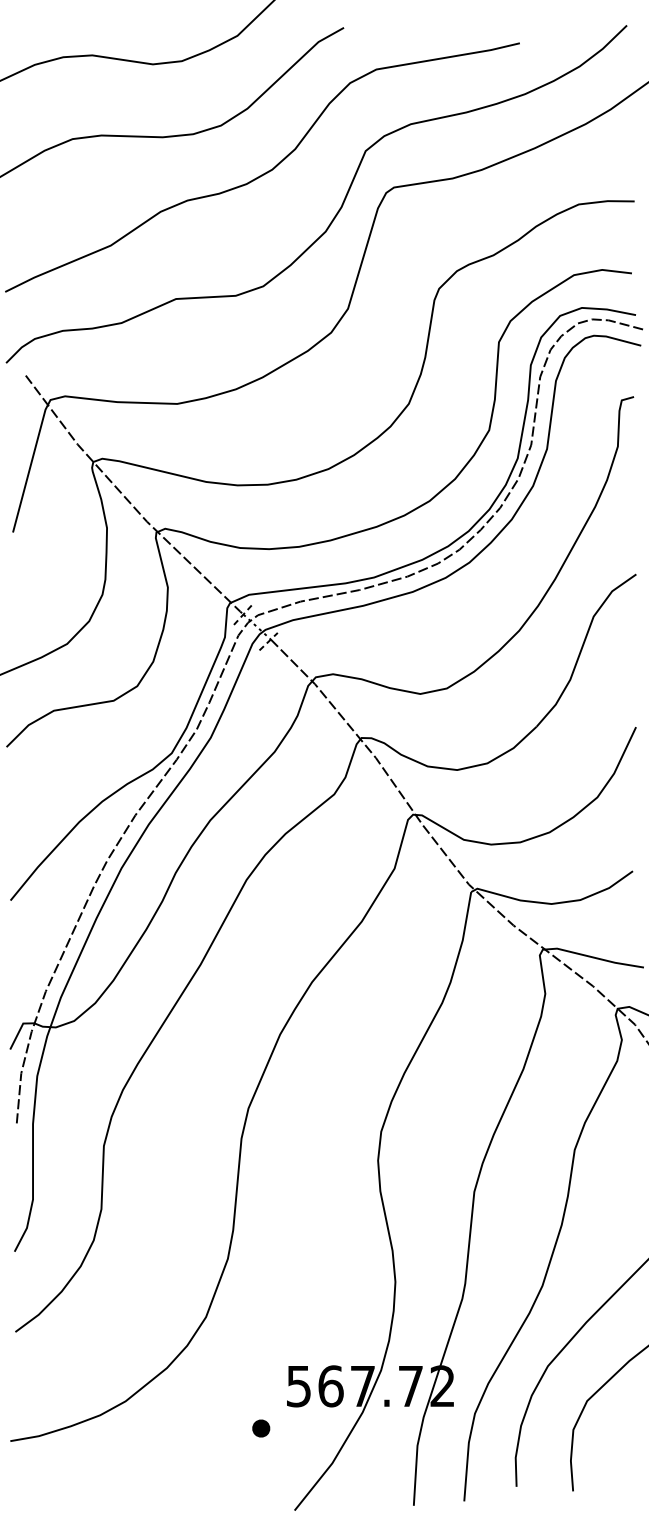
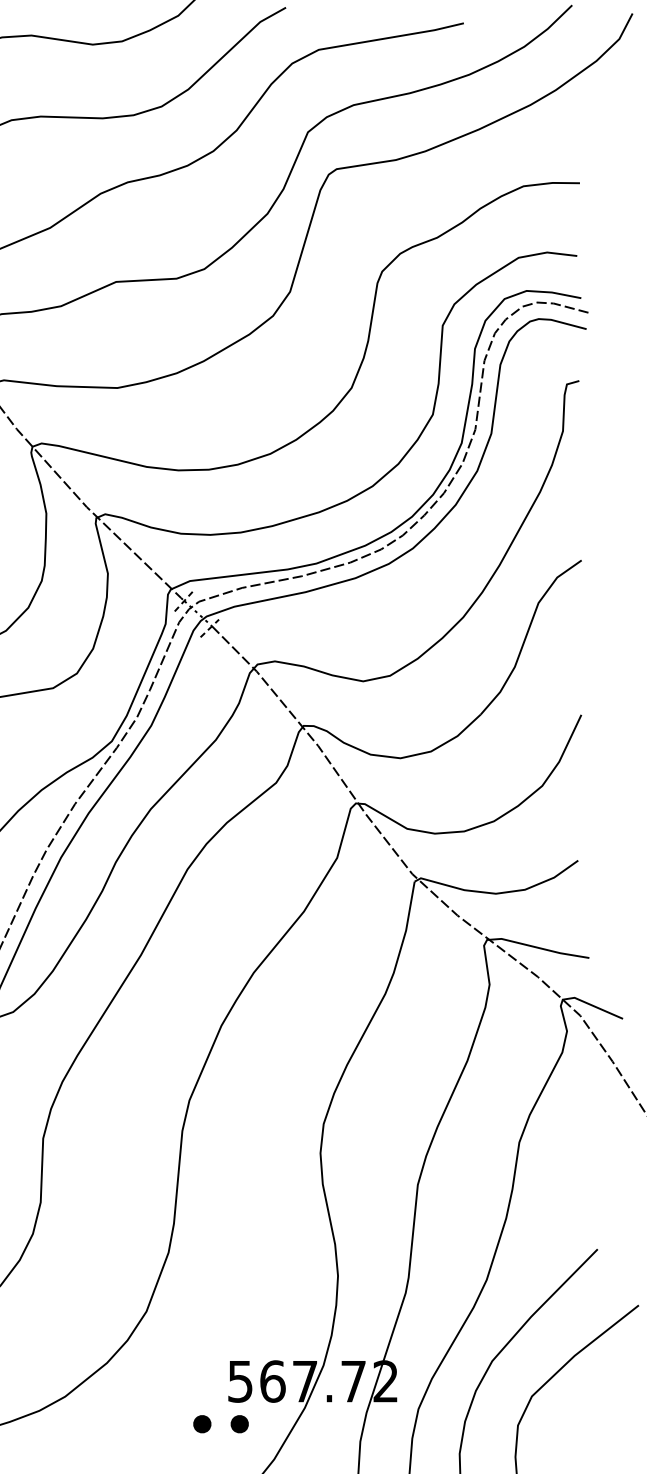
part: (298, 1428) -> (240, 1424), added

